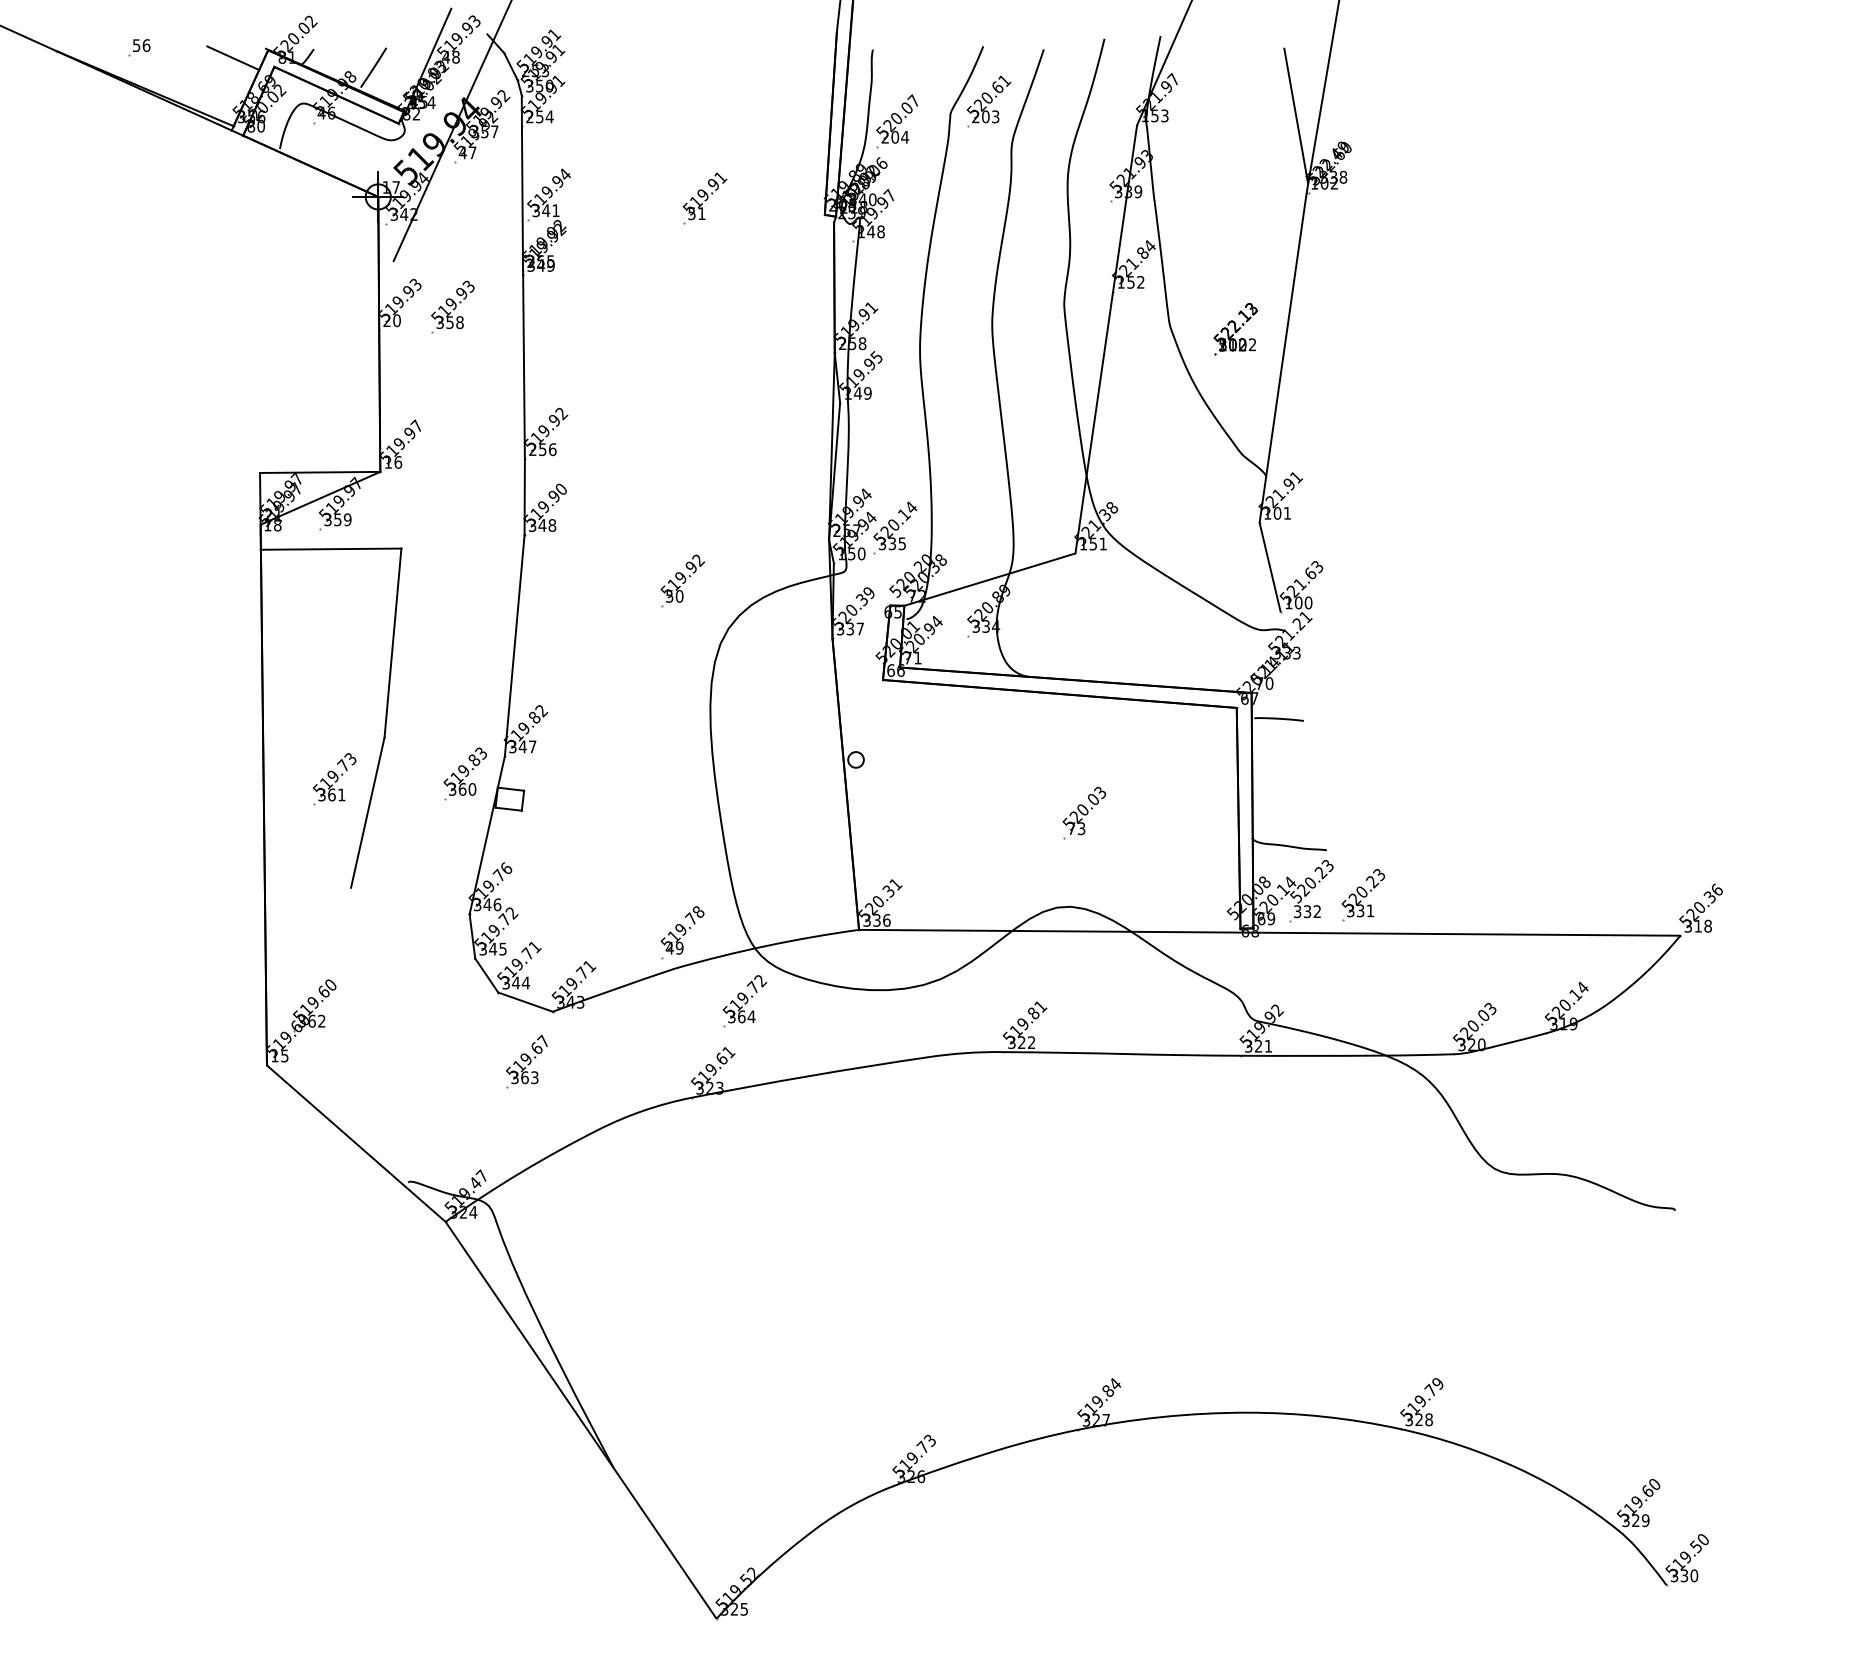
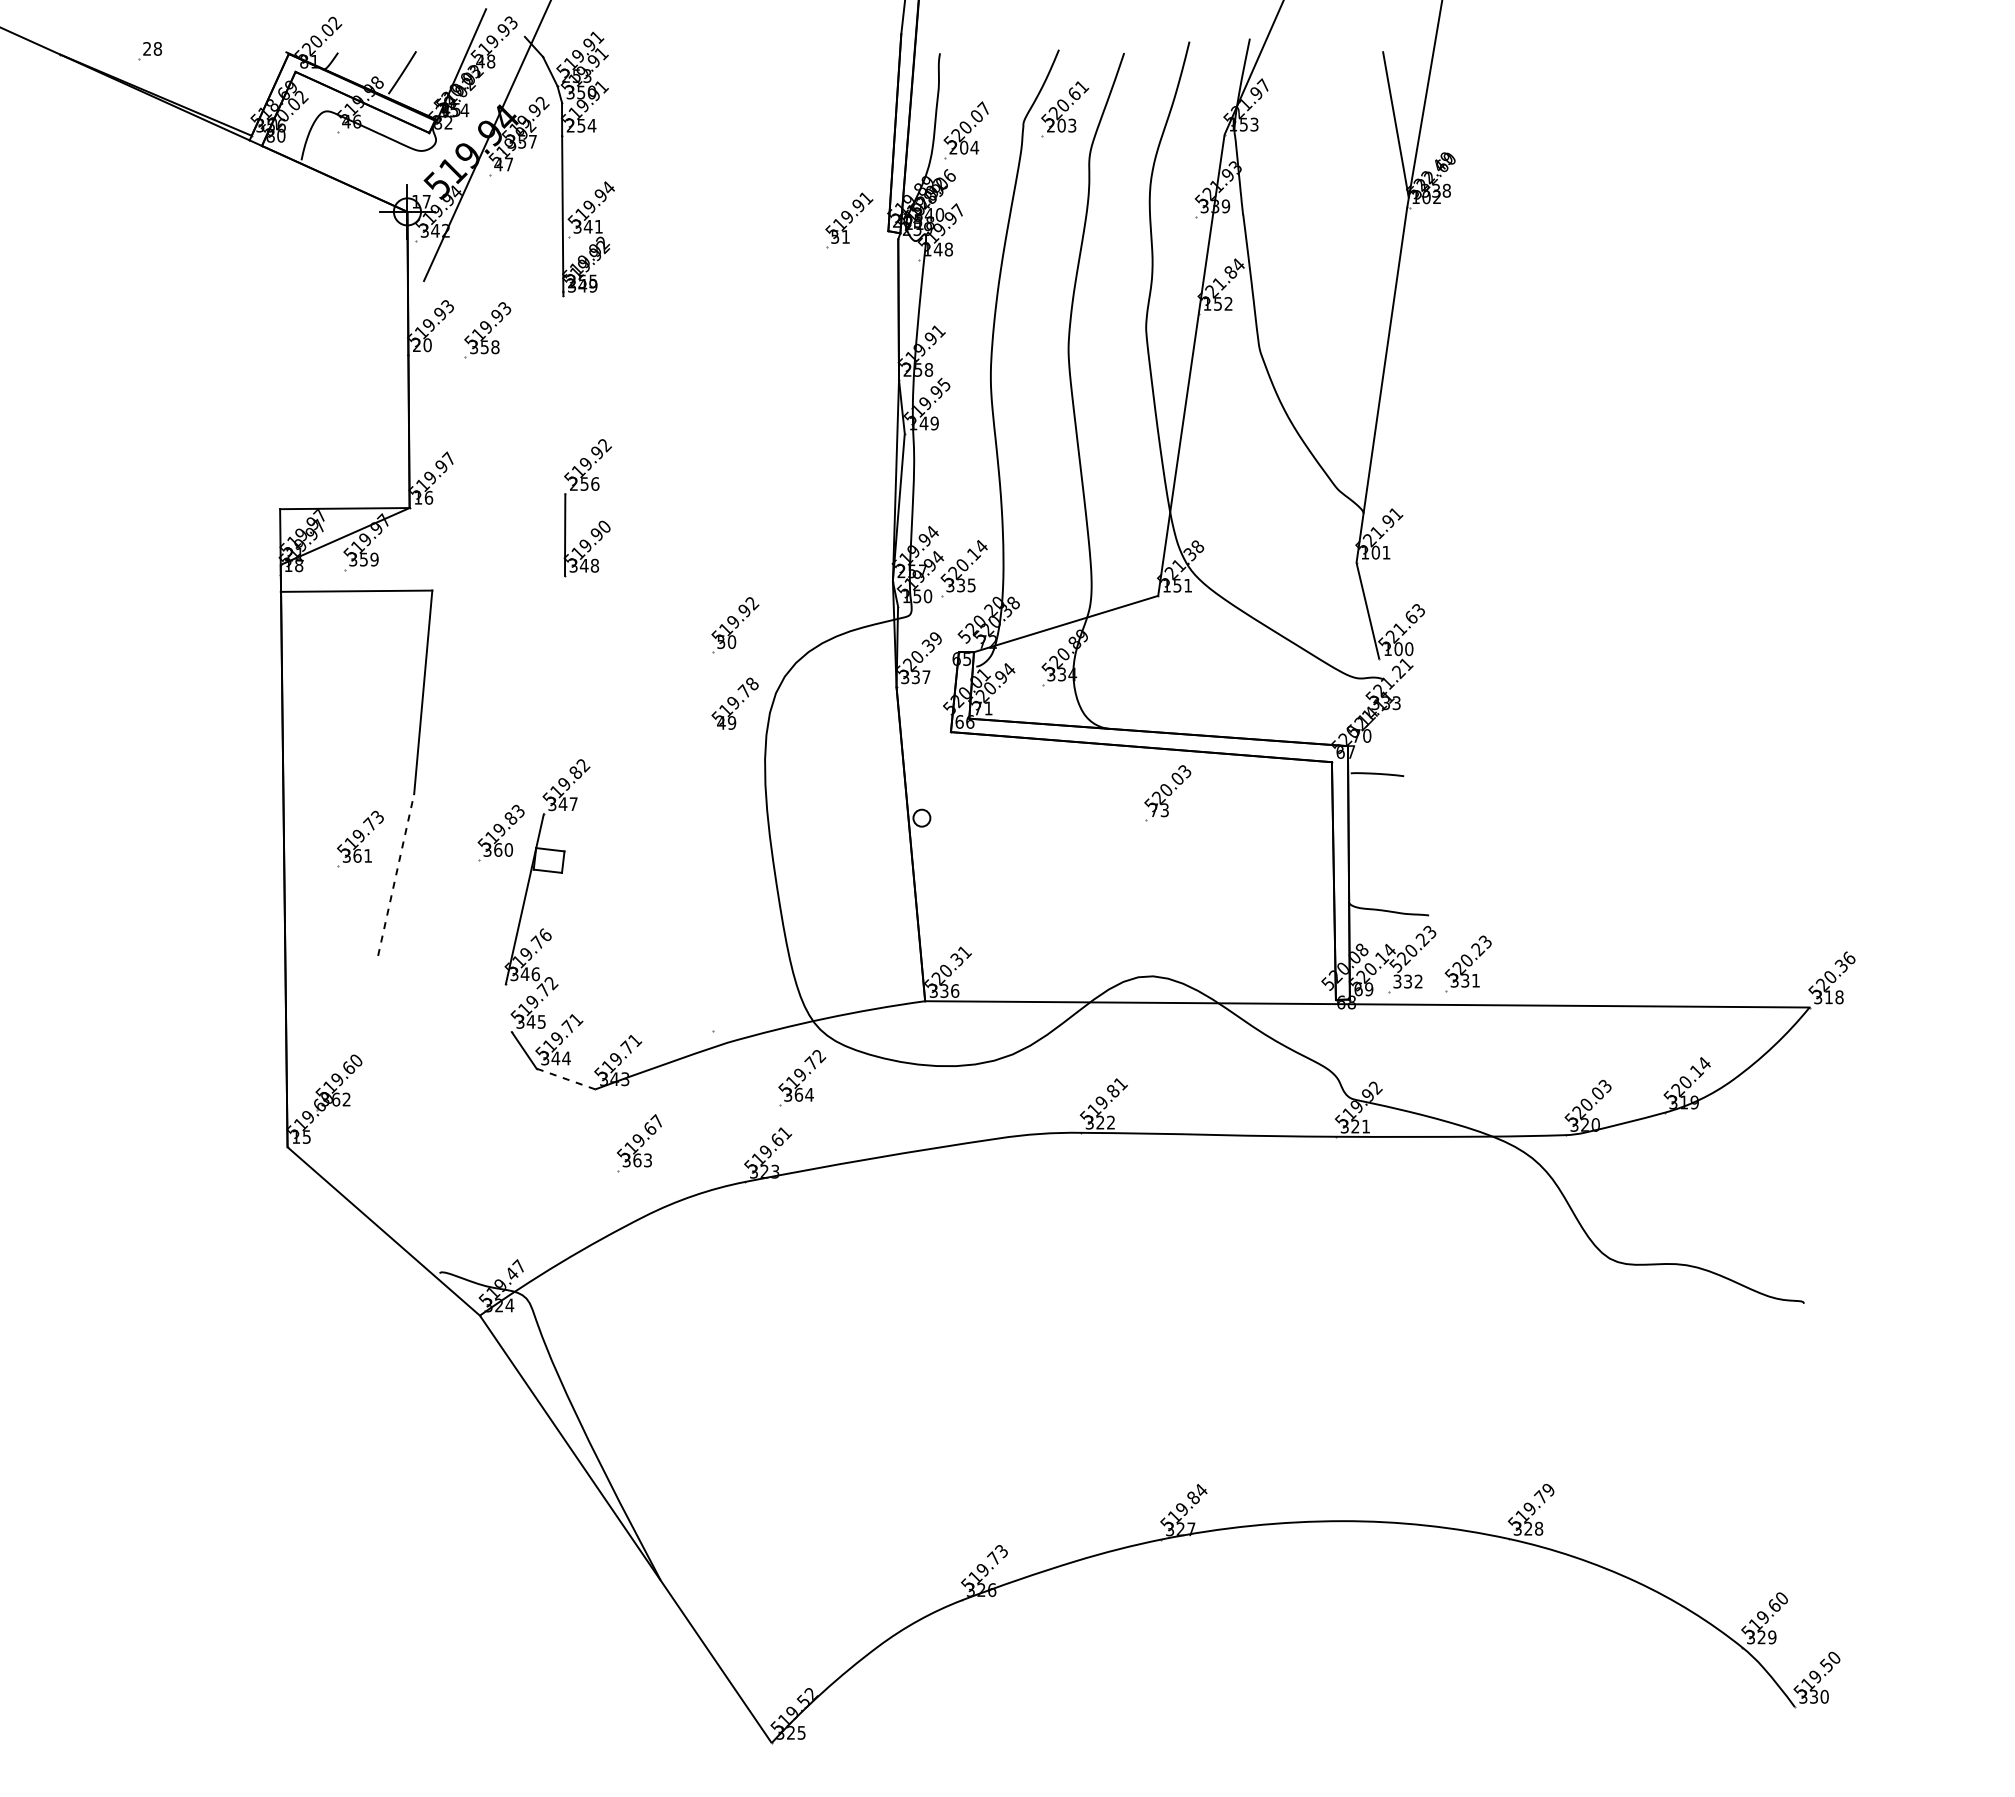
text: (141, 45) -> (152, 48), 56 -> 28
line: (233, 58) -> (251, 62), removed
part: (705, 198) -> (849, 220), moved
part: (1235, 329) -> (1330, 354), removed
line: (524, 366) -> (564, 394), removed
line: (513, 645) -> (553, 694), removed
line: (368, 813) -> (396, 875), solid -> dashed
part: (1084, 813) -> (1167, 793), moved
text: (681, 930) -> (734, 703), moved
line: (472, 936) -> (508, 1008), removed
line: (525, 1001) -> (565, 1078), solid -> dashed
part: (526, 1062) -> (639, 1143), moved

